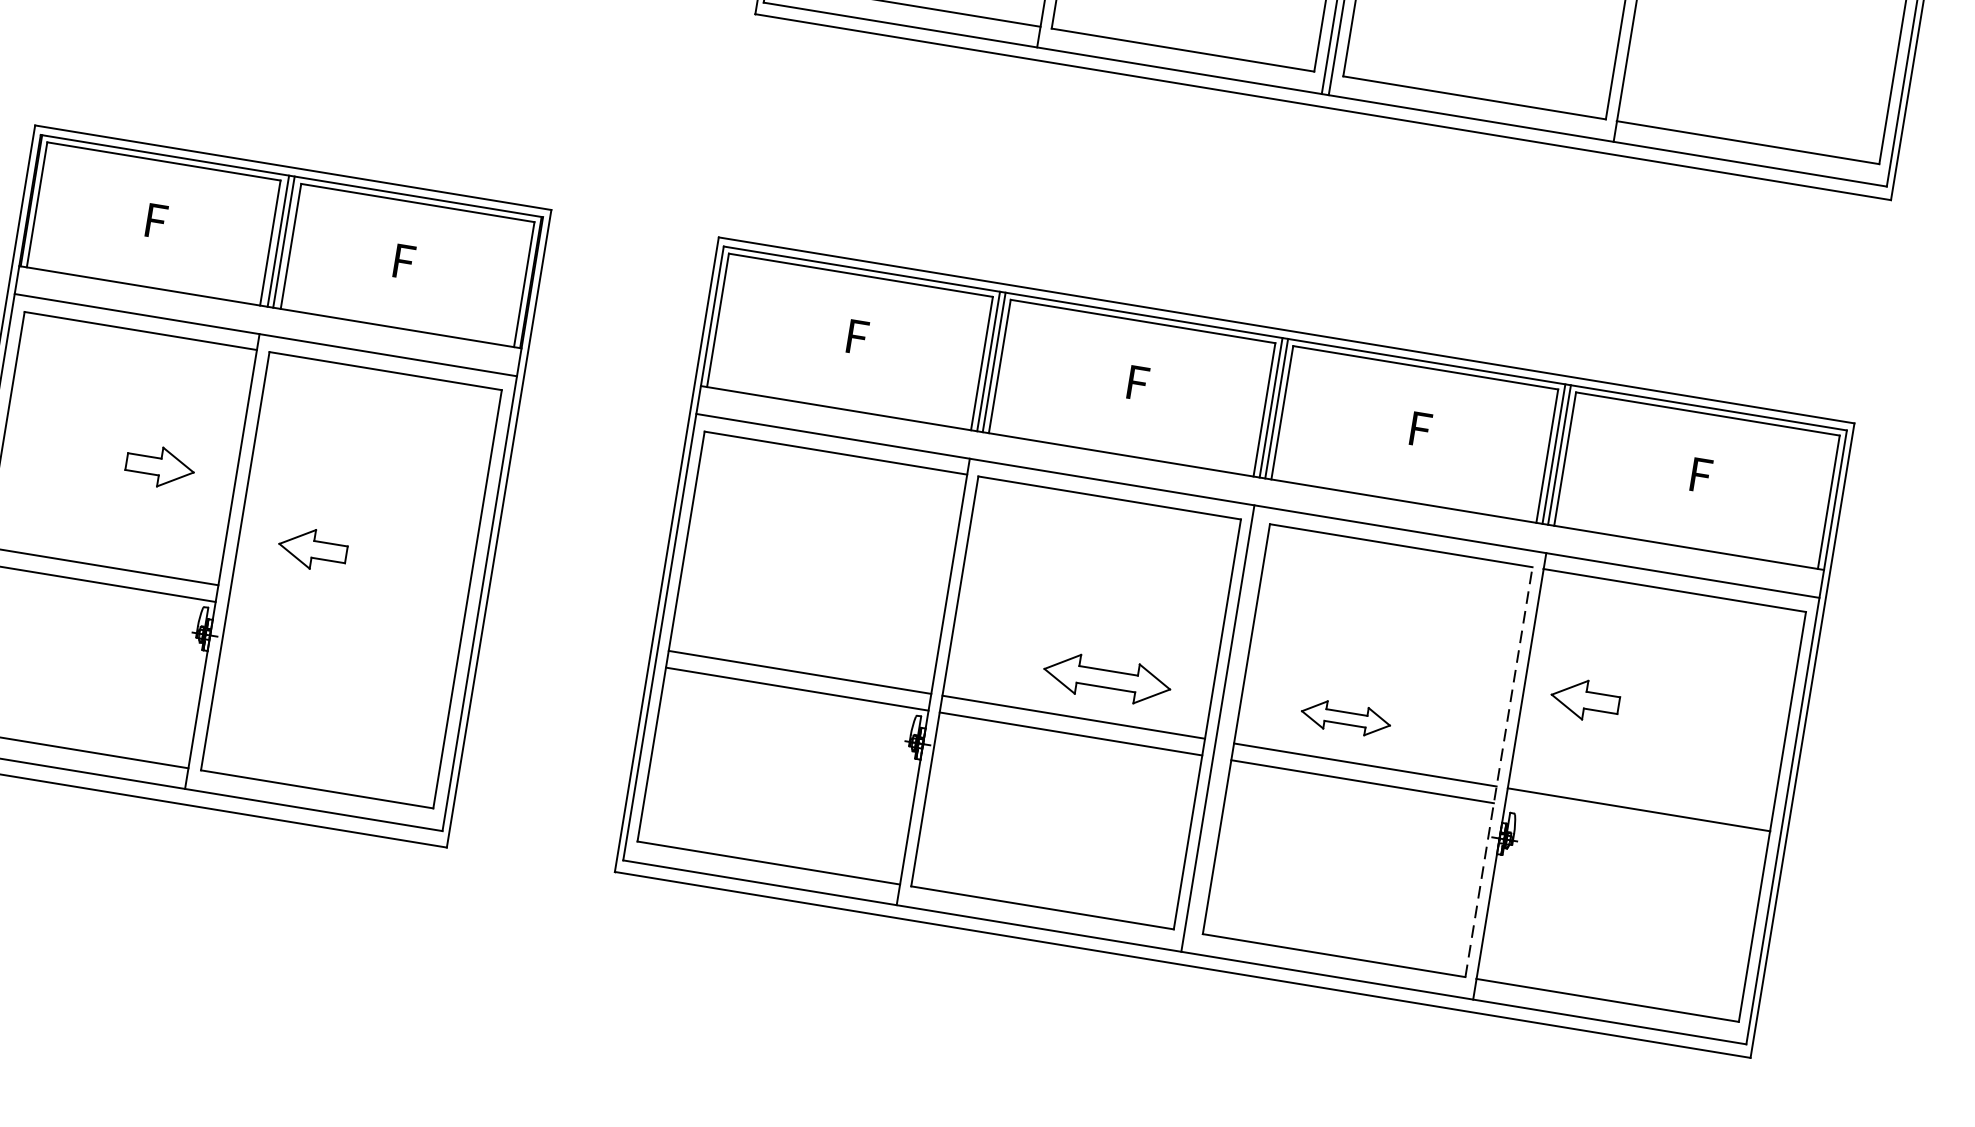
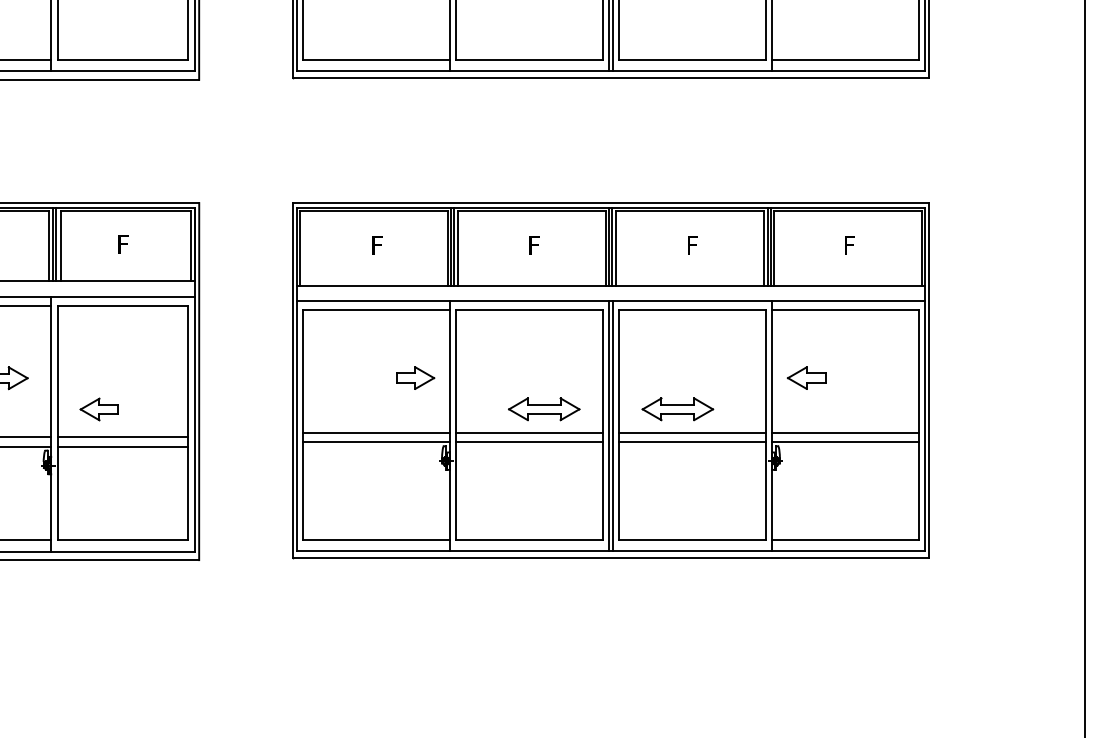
part: (886, 584) -> (415, 377), added
line: (345, 606) -> (122, 437), added
line: (343, 622) -> (122, 446), added
part: (1345, 718) -> (677, 409), size x1.43
line: (1224, 729) -> (612, 426), added
line: (1499, 773) -> (766, 425), dashed -> solid
line: (1635, 826) -> (845, 442), added

